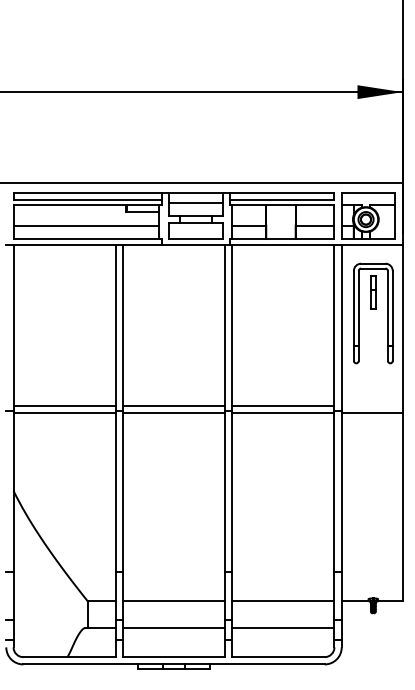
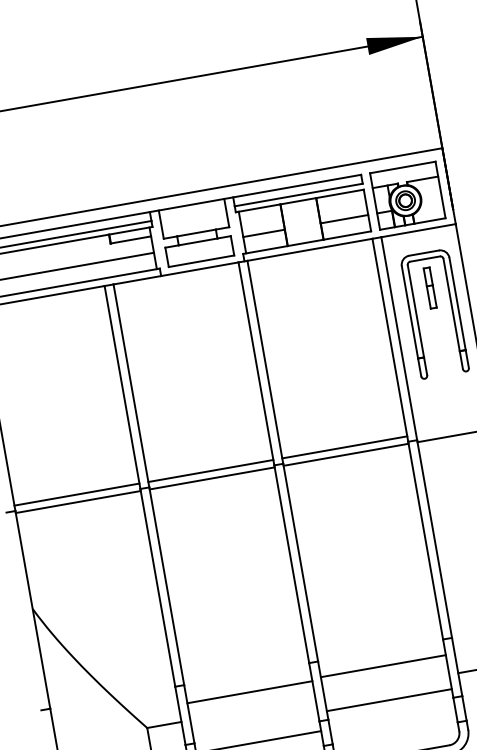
line: (195, 202) -> (193, 216), removed
line: (173, 601) -> (249, 692), moved
line: (283, 601) -> (383, 666), moved
line: (283, 627) -> (389, 699), moved

